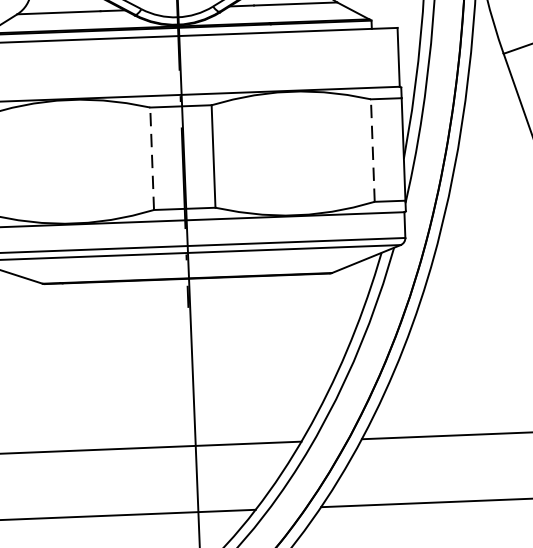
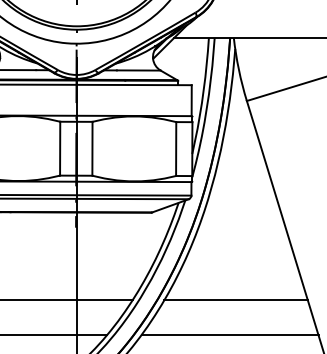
line: (373, 151) -> (176, 149), dashed -> solid
line: (152, 158) -> (60, 148), dashed -> solid

